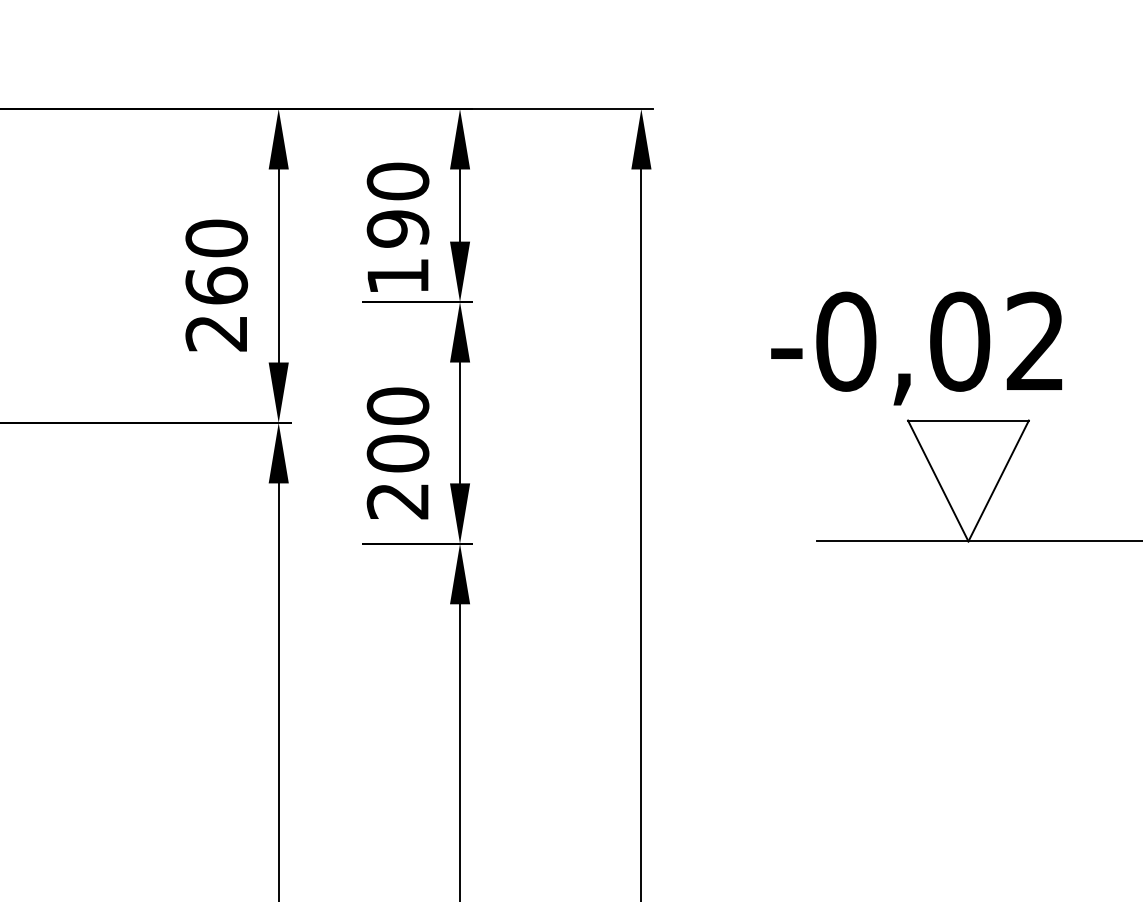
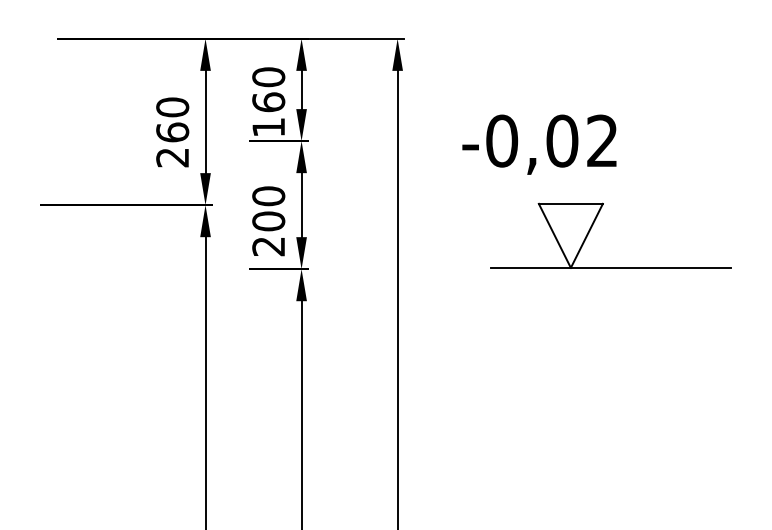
text: (397, 229) -> (268, 102), 190 -> 160
text: (916, 348) -> (539, 144), moved

